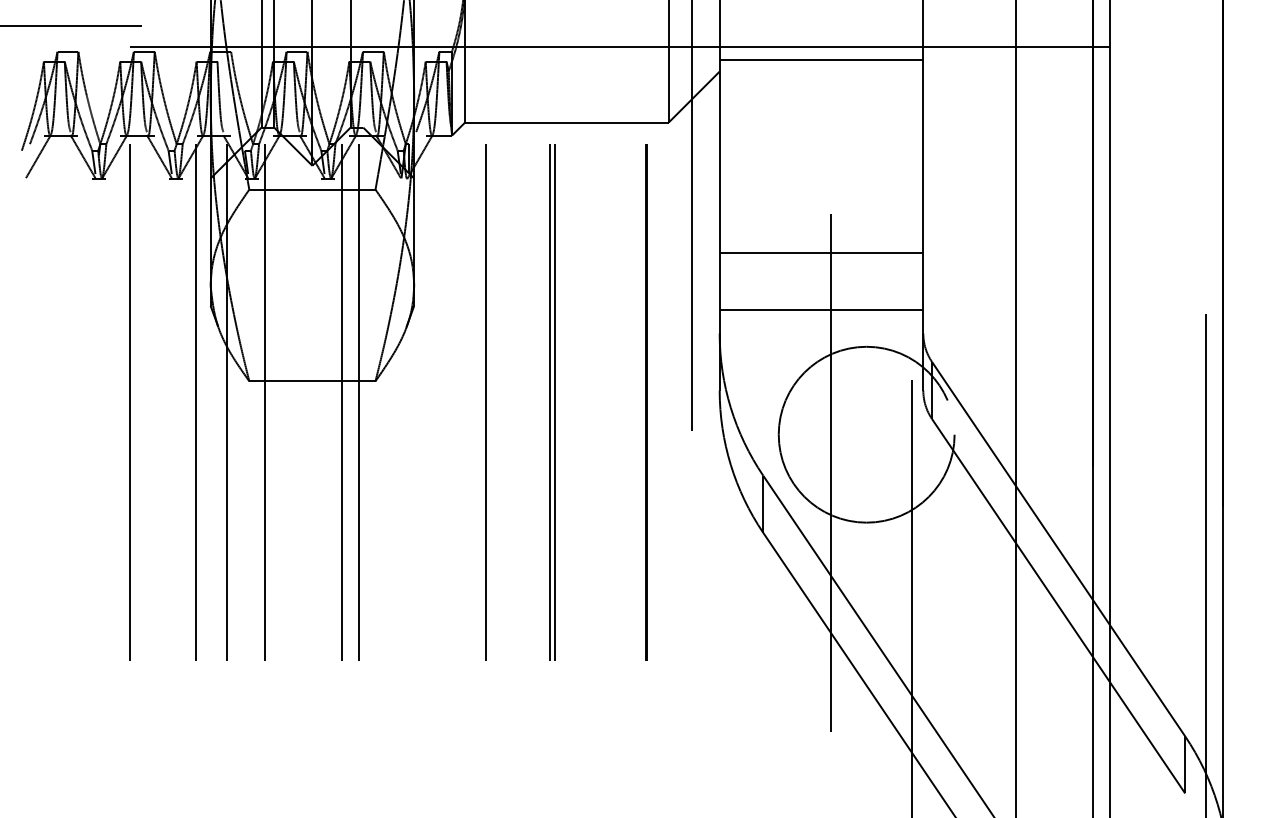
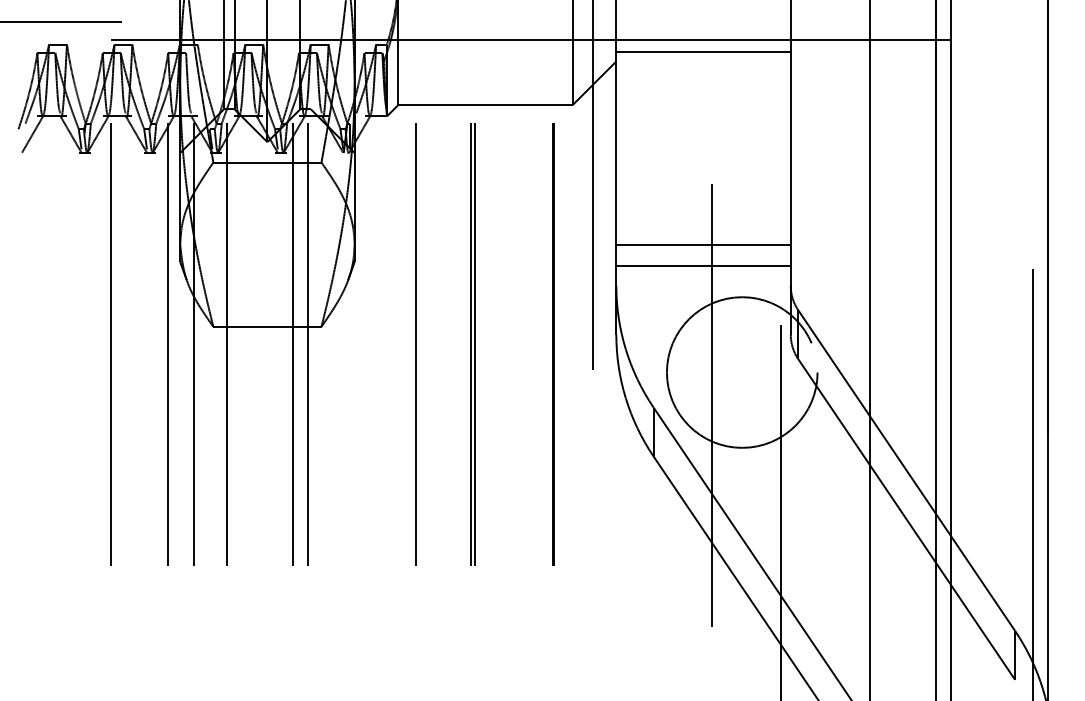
line: (821, 252) -> (703, 244), moved

